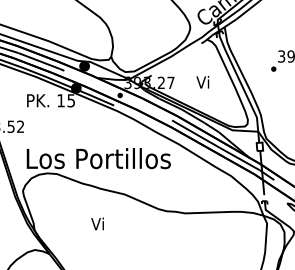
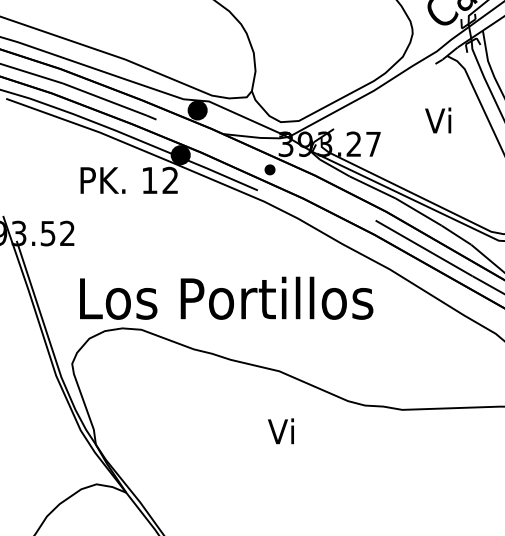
text: (202, 82) -> (437, 120), moved
text: (70, 100) -> (168, 180), 15 -> 12
text: (97, 223) -> (280, 430), moved

